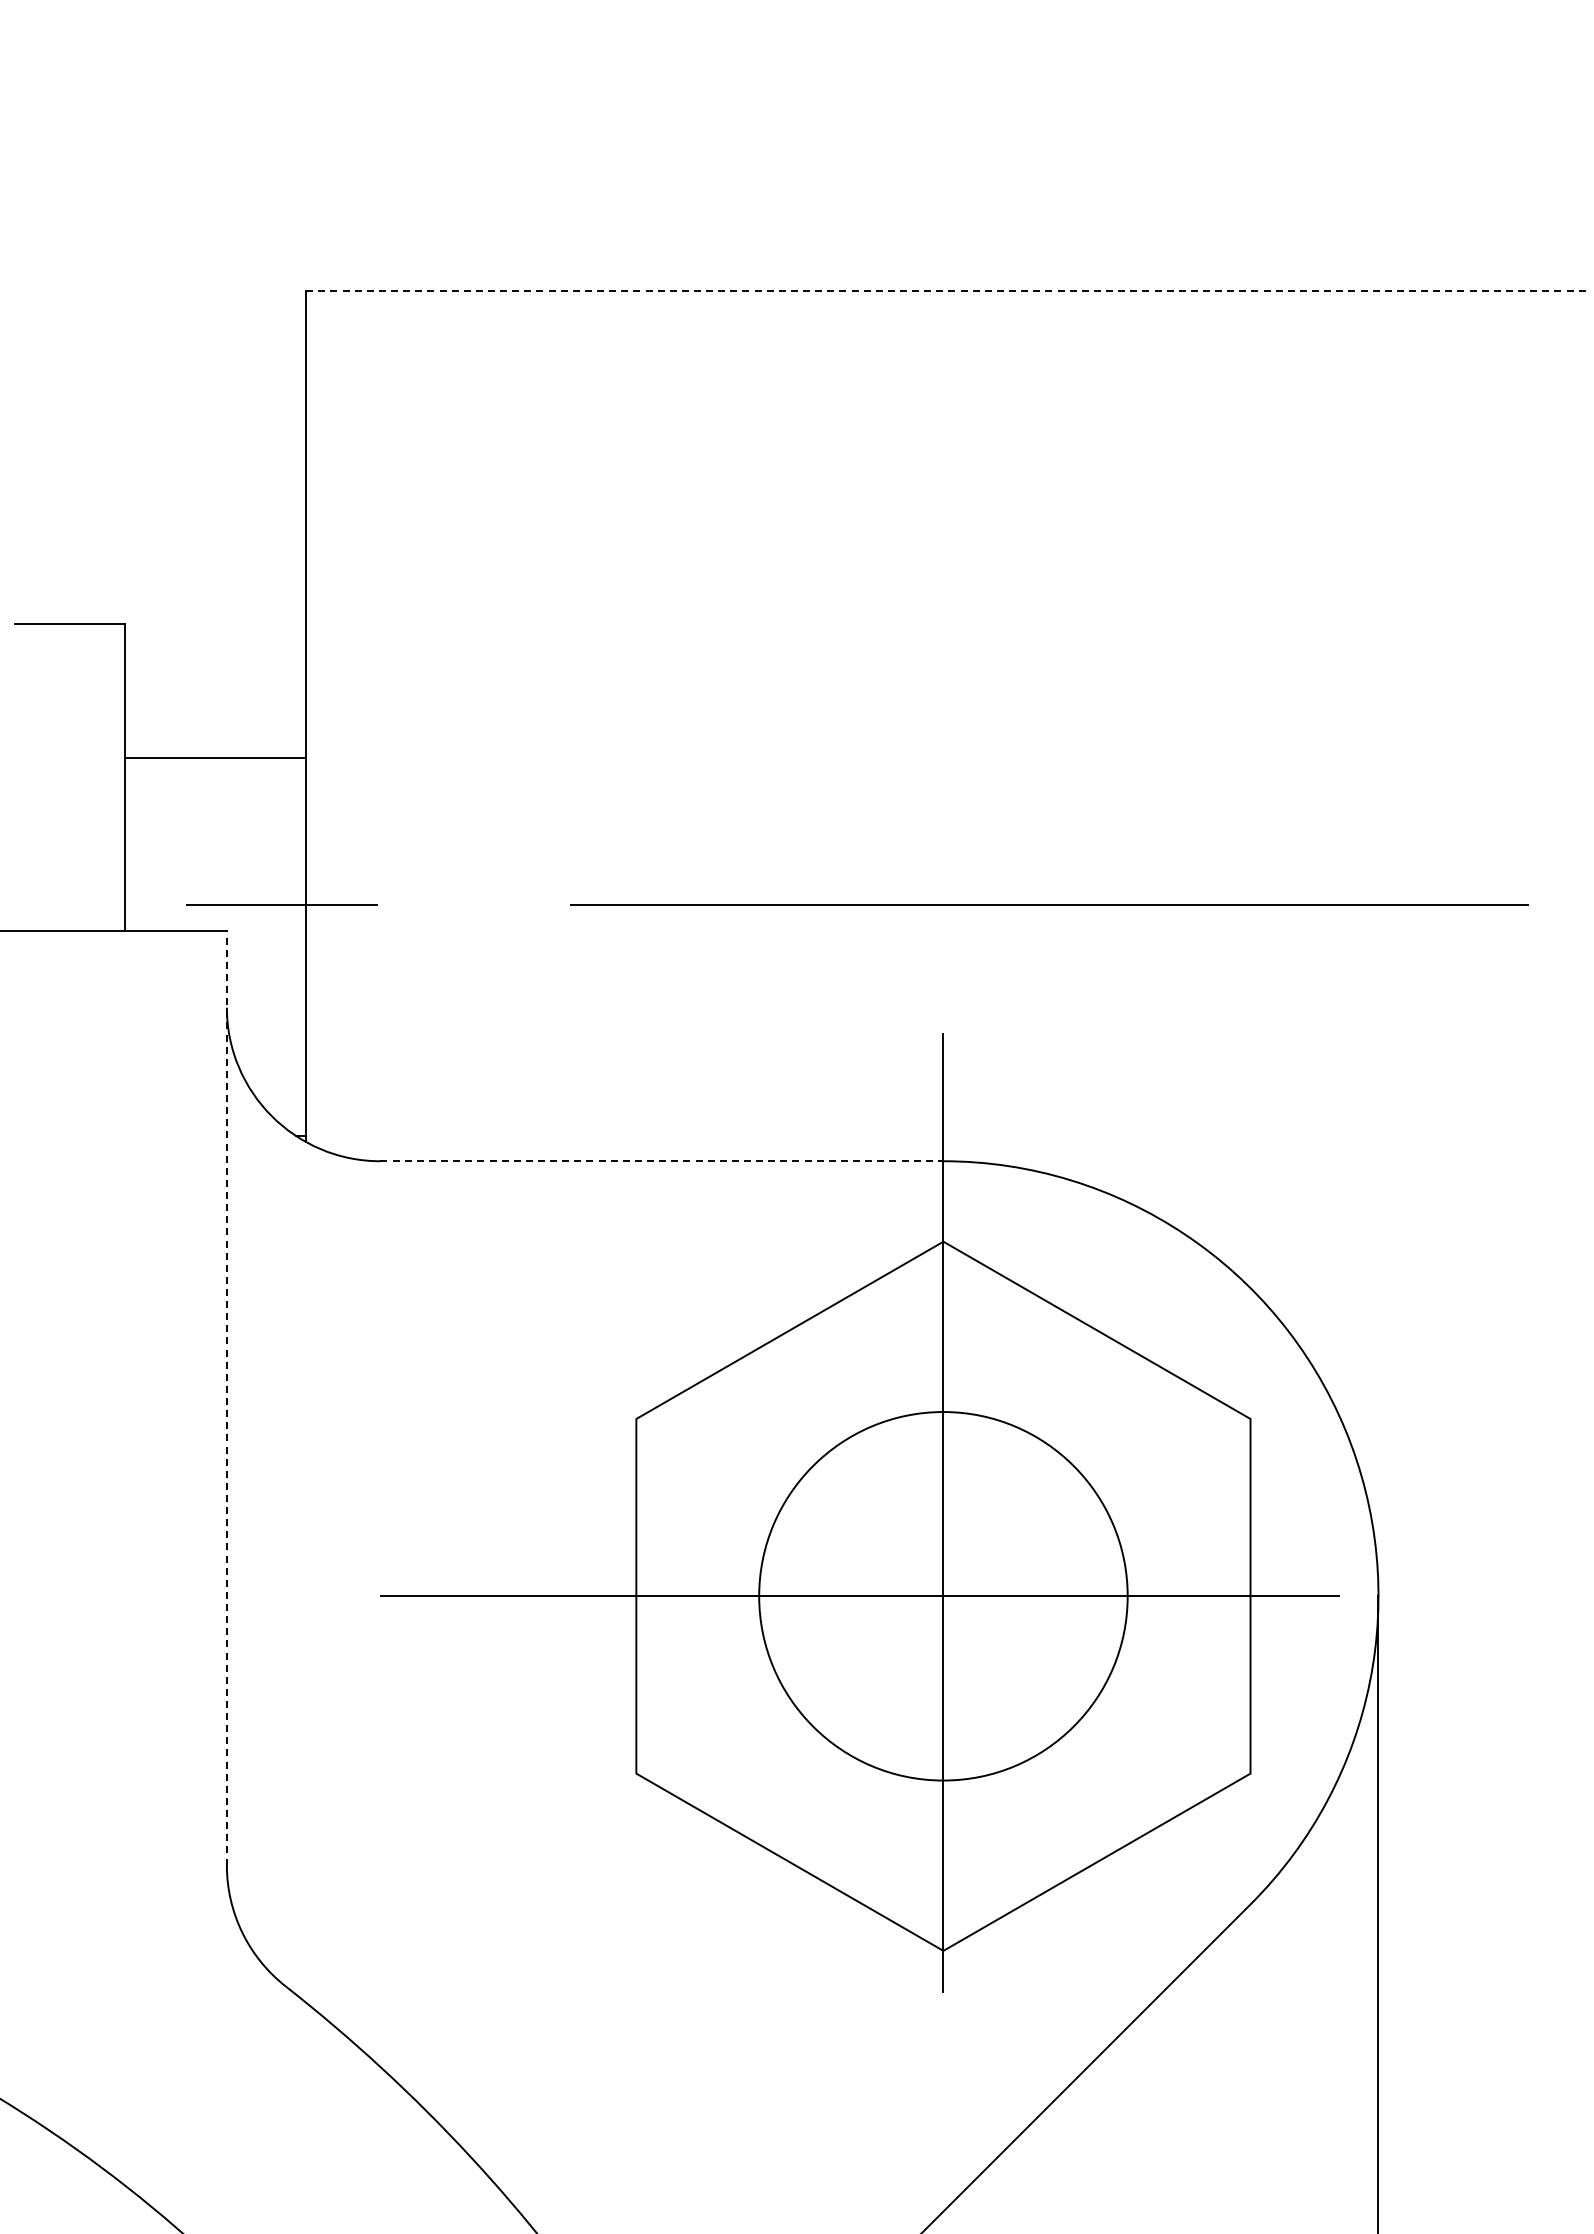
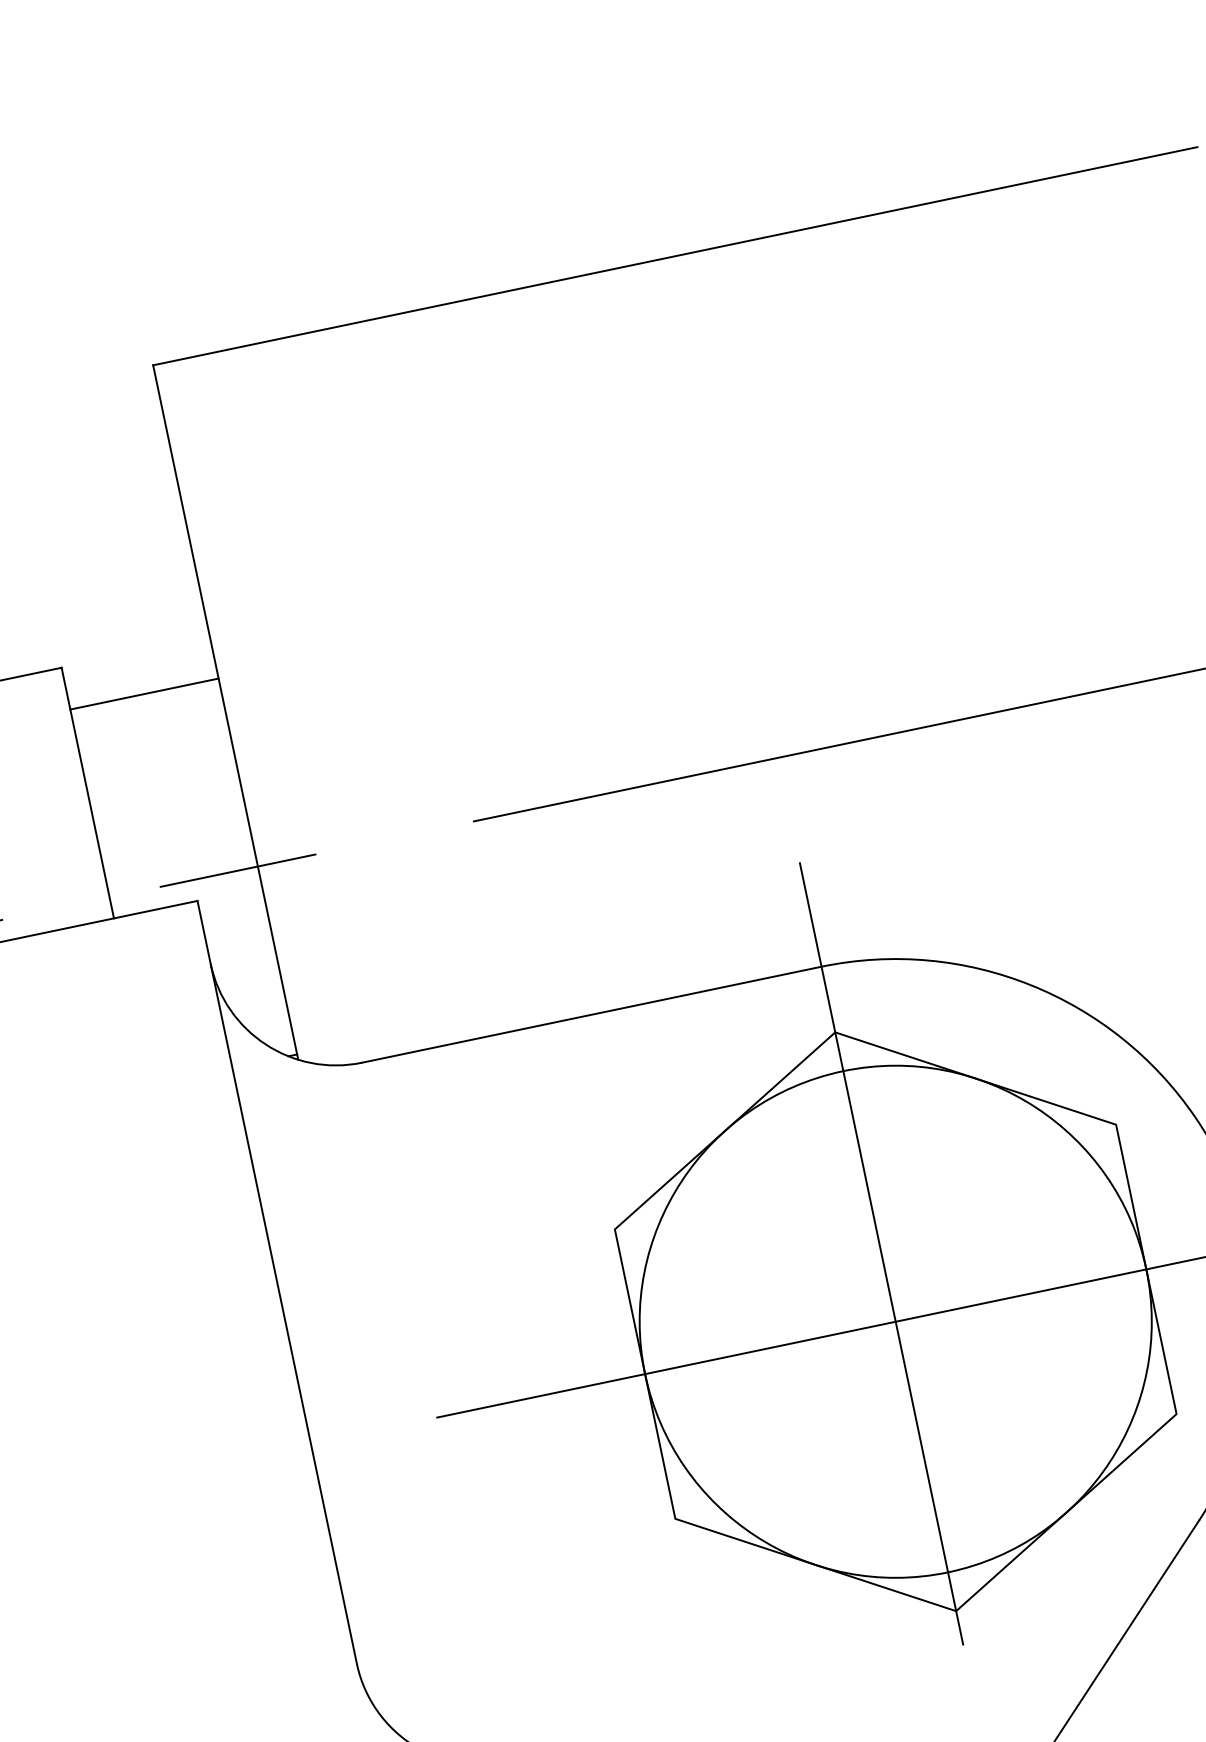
line: (946, 291) -> (675, 256), dashed -> solid
line: (215, 758) -> (144, 694), moved
line: (661, 1161) -> (591, 1015), dashed -> solid
line: (226, 1397) -> (276, 1281), dashed -> solid
circle: (943, 1596) -> (895, 1321), size x1.67

